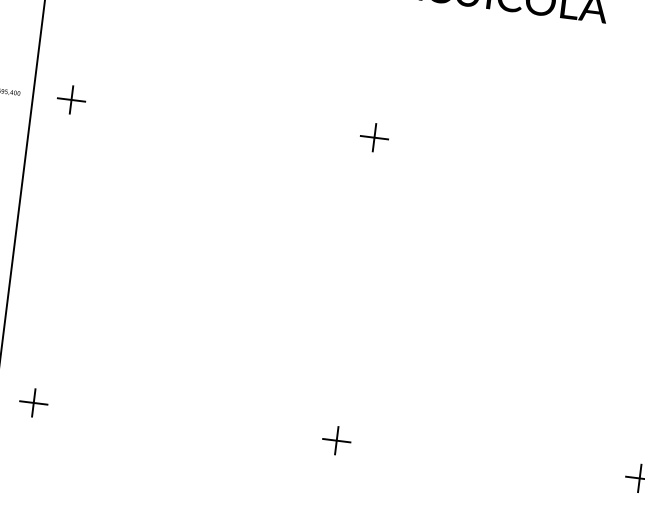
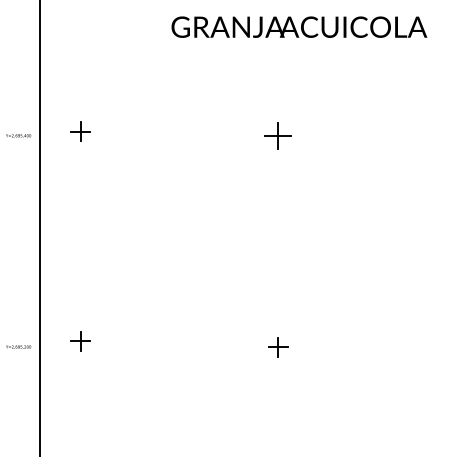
part: (71, 99) -> (80, 131), moved
part: (375, 137) -> (278, 135), size x1.4
part: (33, 403) -> (80, 341), moved

